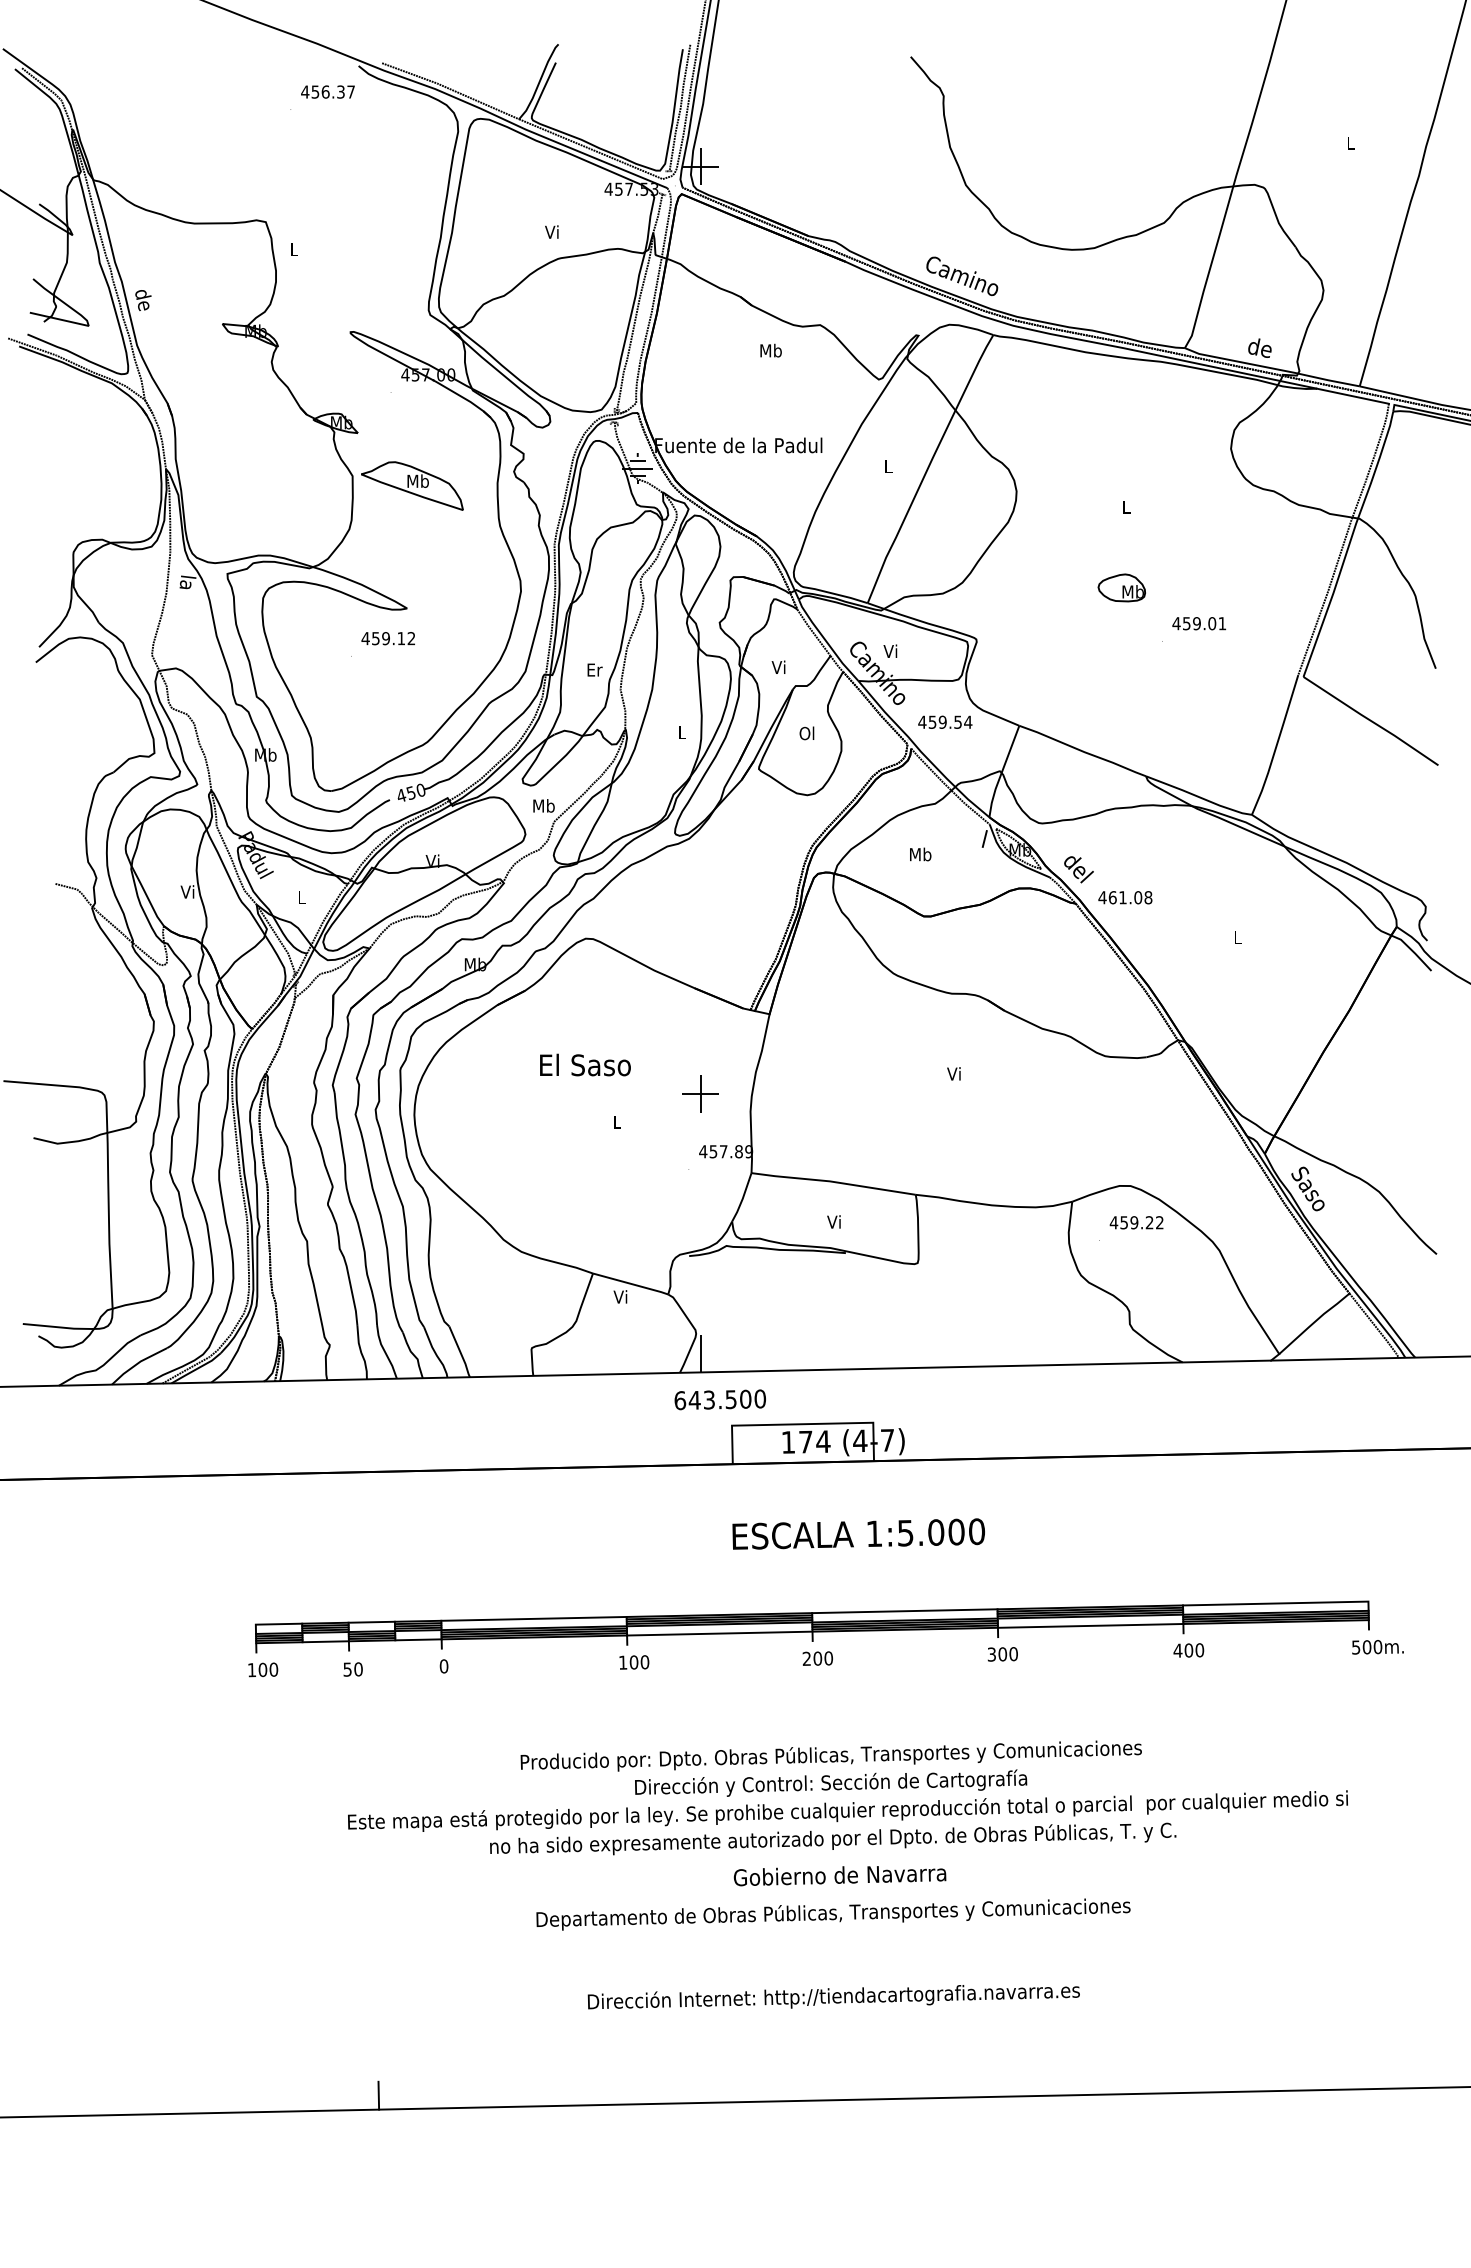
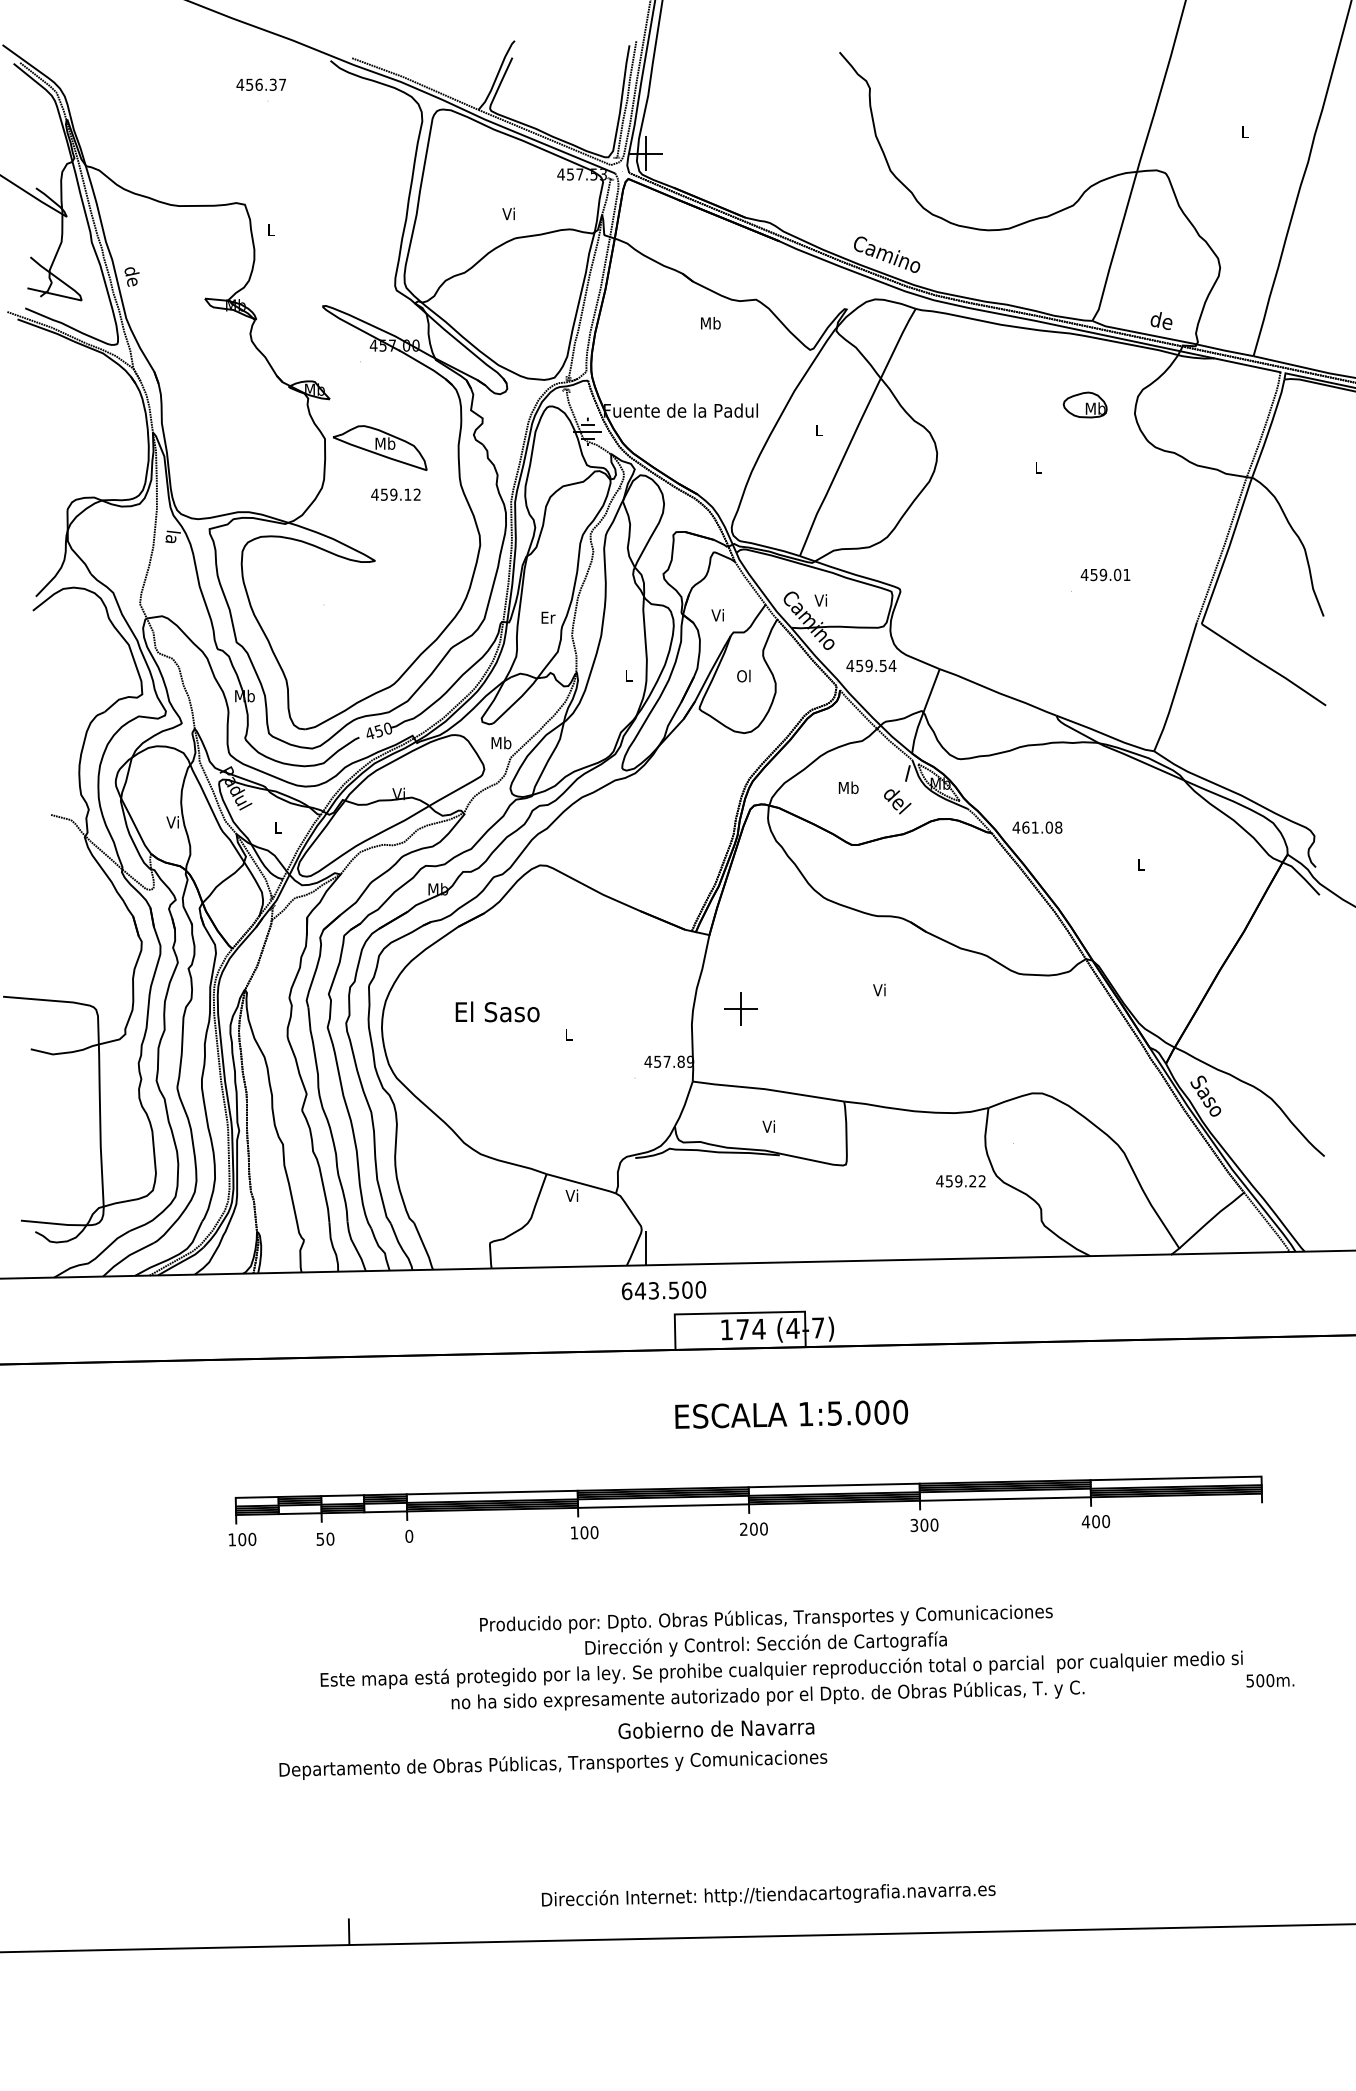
text: (327, 91) -> (260, 84), moved
part: (1121, 587) -> (1084, 404), moved
text: (387, 638) -> (395, 494), moved
text: (1078, 869) -> (897, 801), moved
text: (585, 1064) -> (497, 1011), moved
part: (700, 1093) -> (740, 1008), moved
text: (1136, 1222) -> (960, 1181), moved
text: (1378, 1647) -> (1270, 1680), moved
text: (840, 1875) -> (716, 1729), moved
text: (833, 1913) -> (553, 1764), moved
text: (833, 1997) -> (768, 1895), moved

